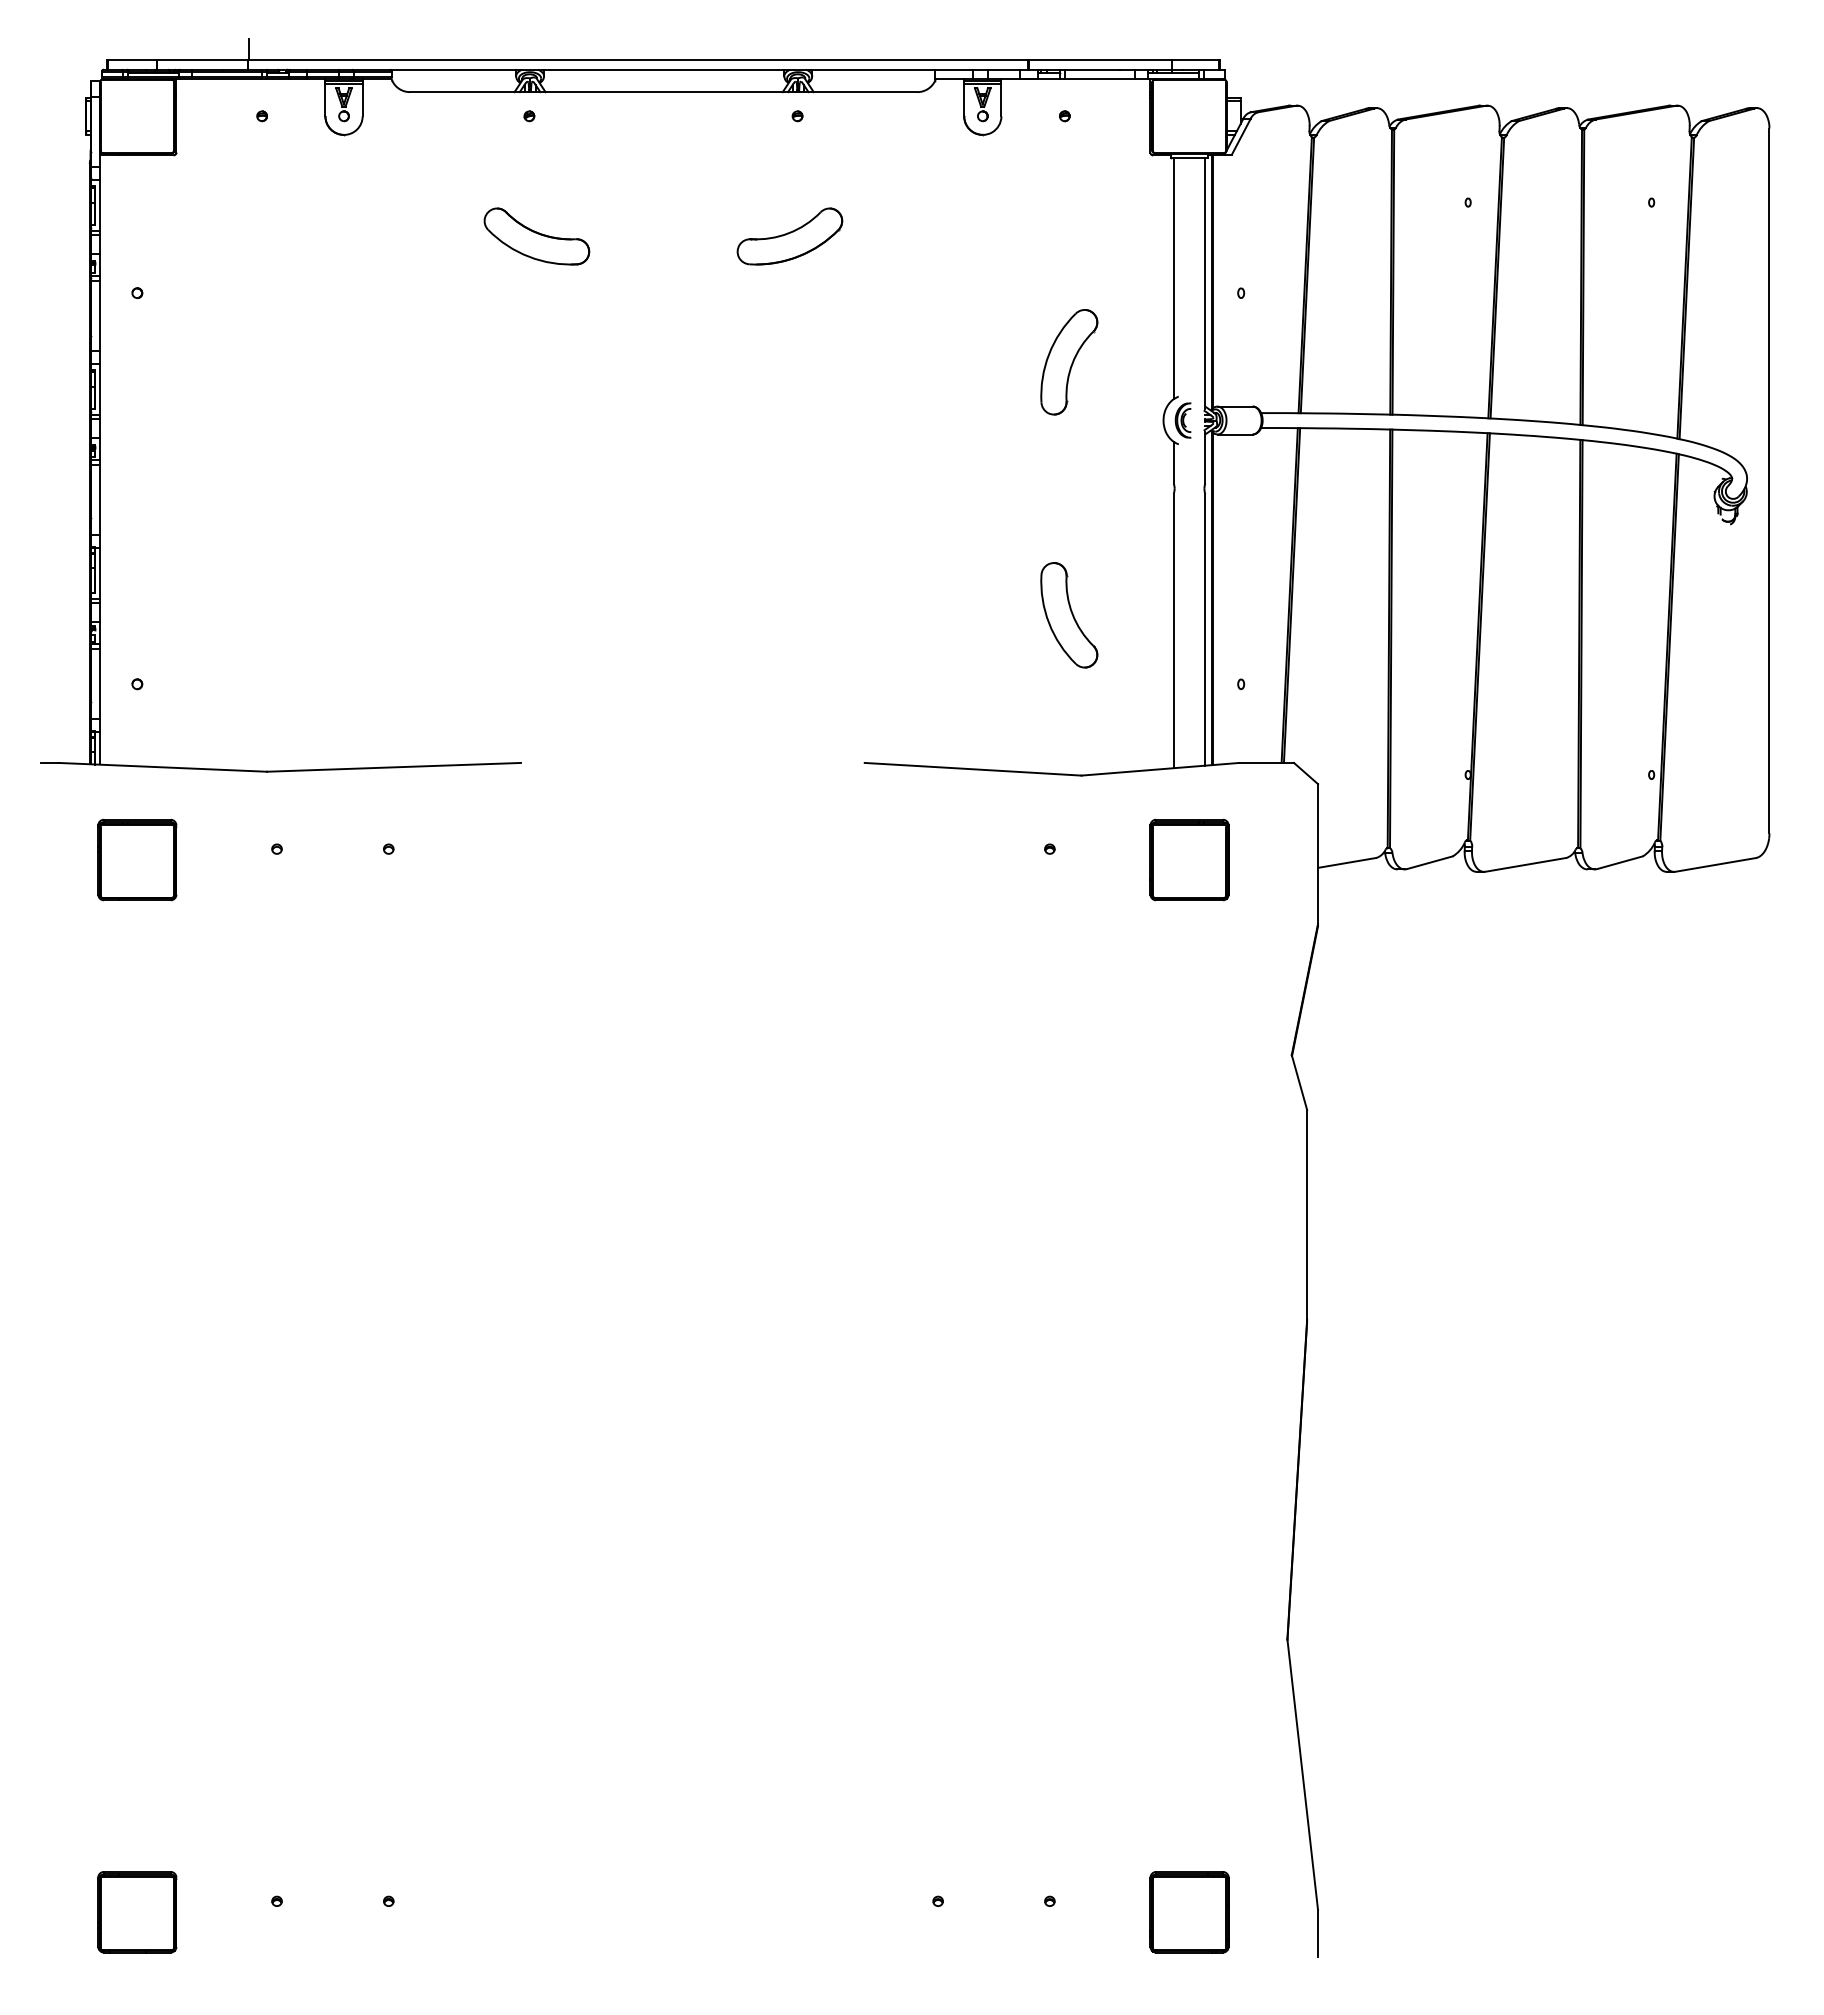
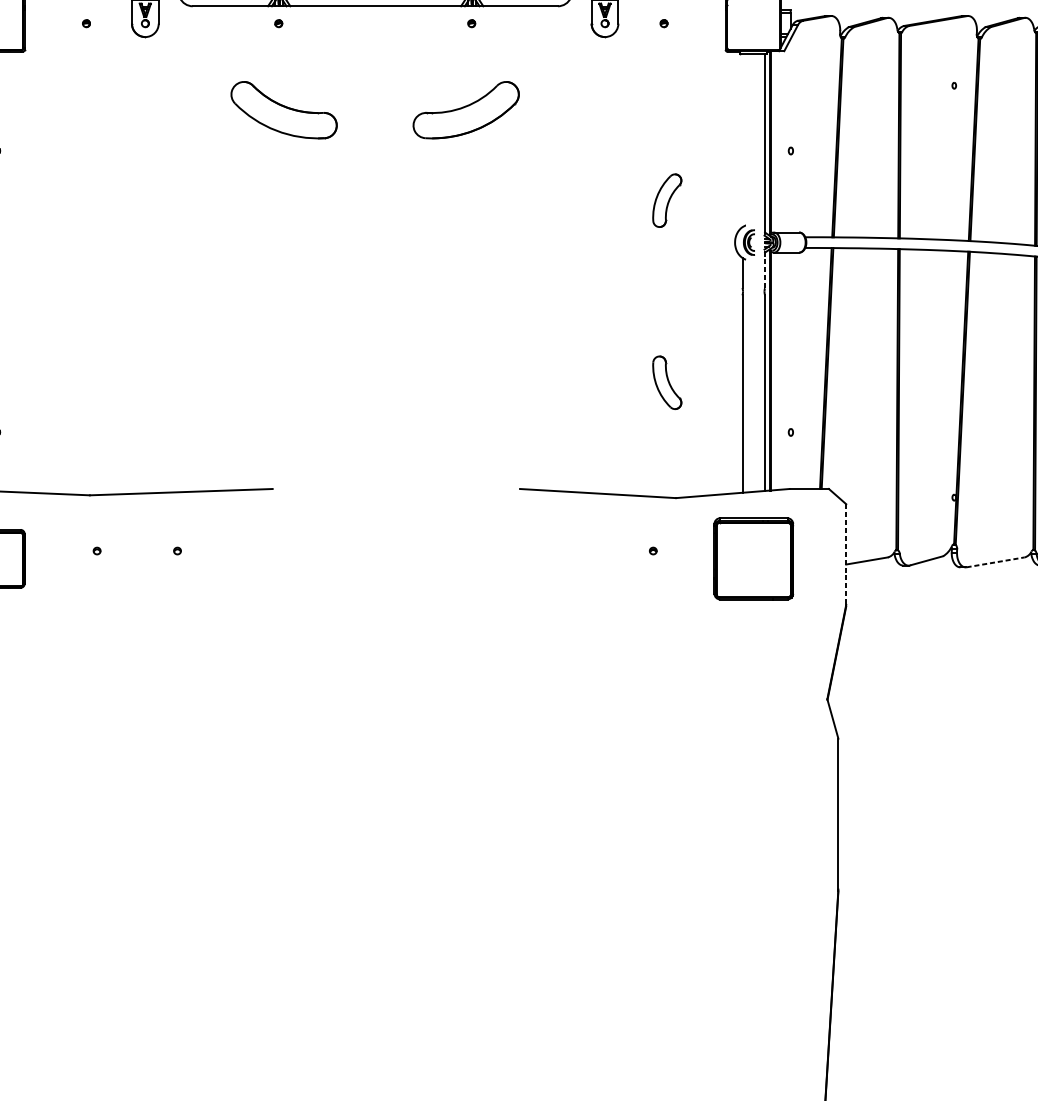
part: (536, 236) -> (283, 110), size x1.4
part: (789, 236) -> (465, 110), size x1.4
line: (1173, 278) -> (742, 140), removed
part: (1069, 362) -> (667, 200), size x0.7
line: (1205, 457) -> (765, 269), solid -> dashed
part: (1069, 615) -> (667, 382), size x0.7
line: (1318, 853) -> (846, 554), solid -> dashed
part: (1189, 859) -> (753, 558), size x1.4
line: (1525, 864) -> (995, 562), solid -> dashed

